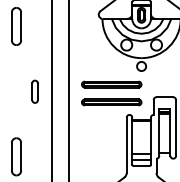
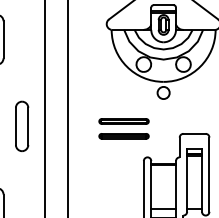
part: (34, 91) -> (21, 126), size x1.67
part: (111, 93) -> (123, 128), size x0.62

